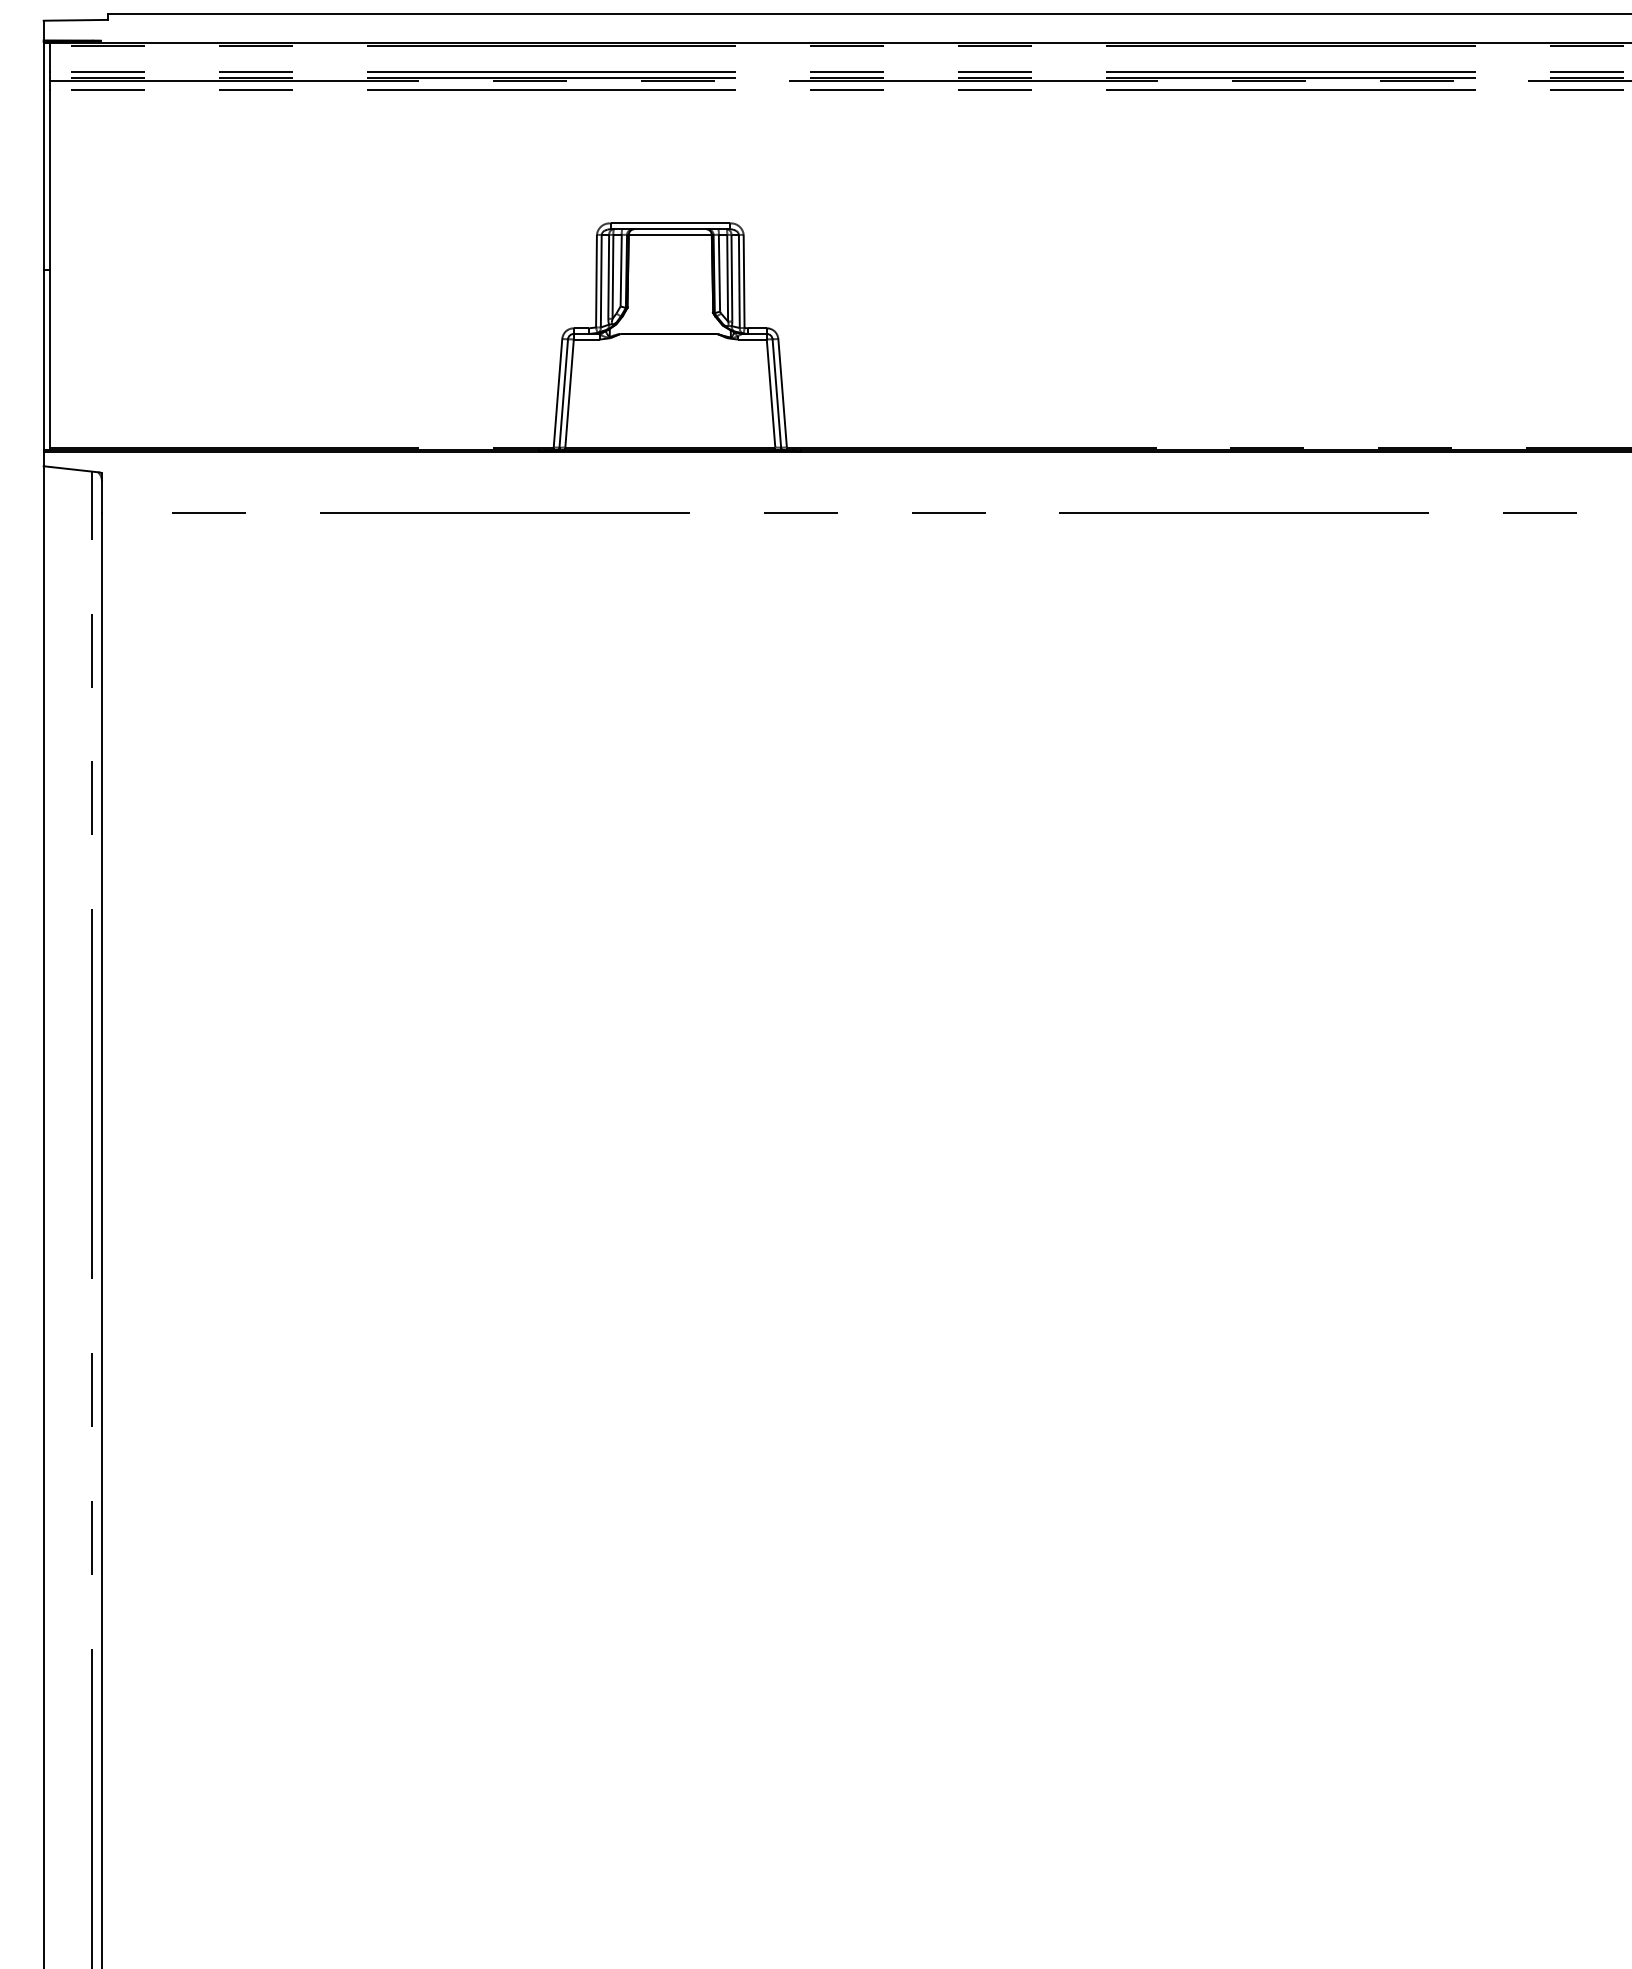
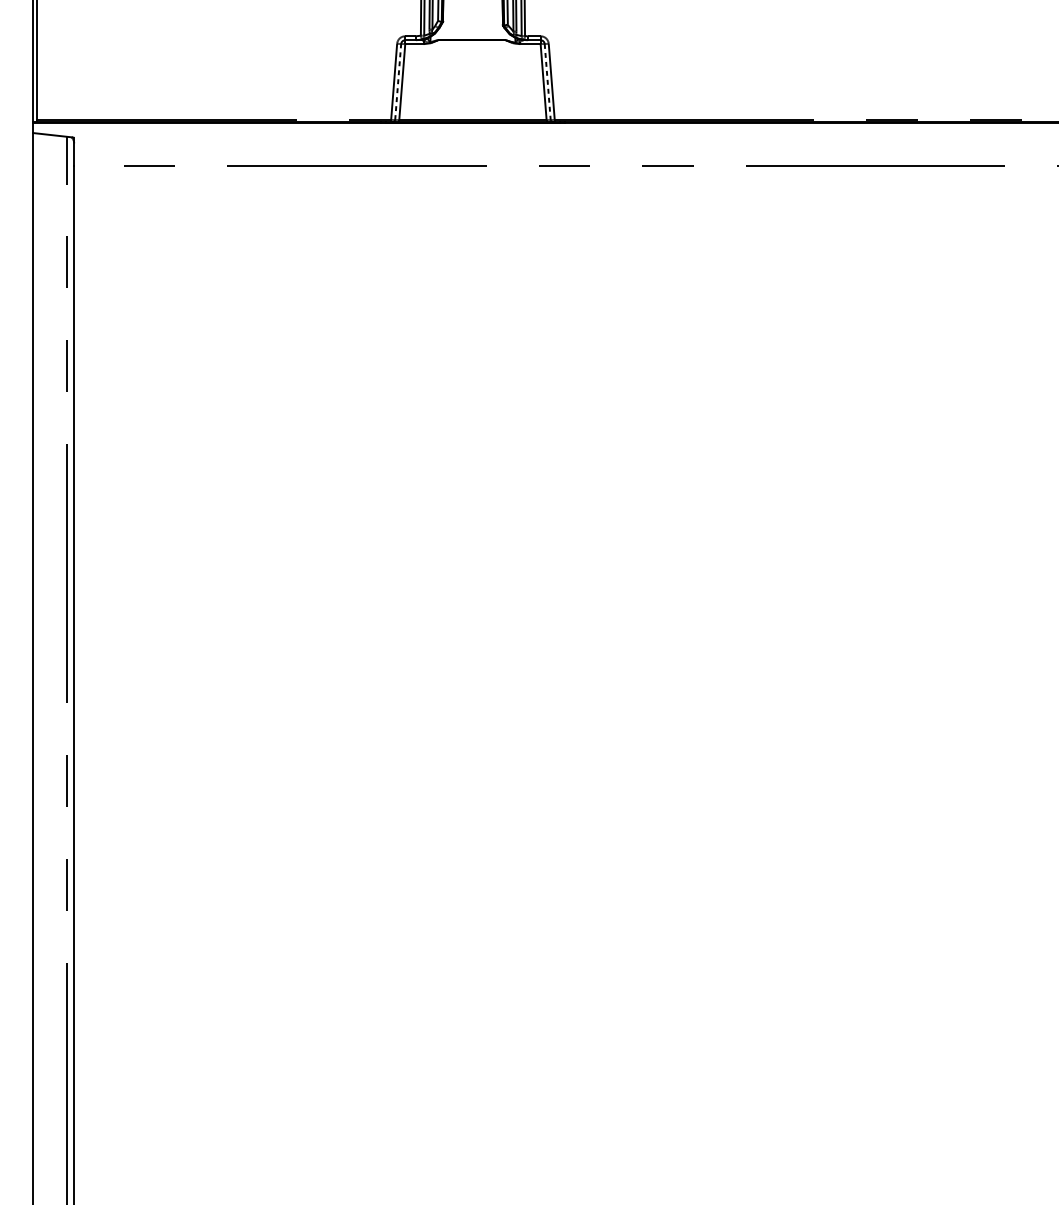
line: (563, 393) -> (398, 82), solid -> dashed
line: (776, 394) -> (547, 82), solid -> dashed

